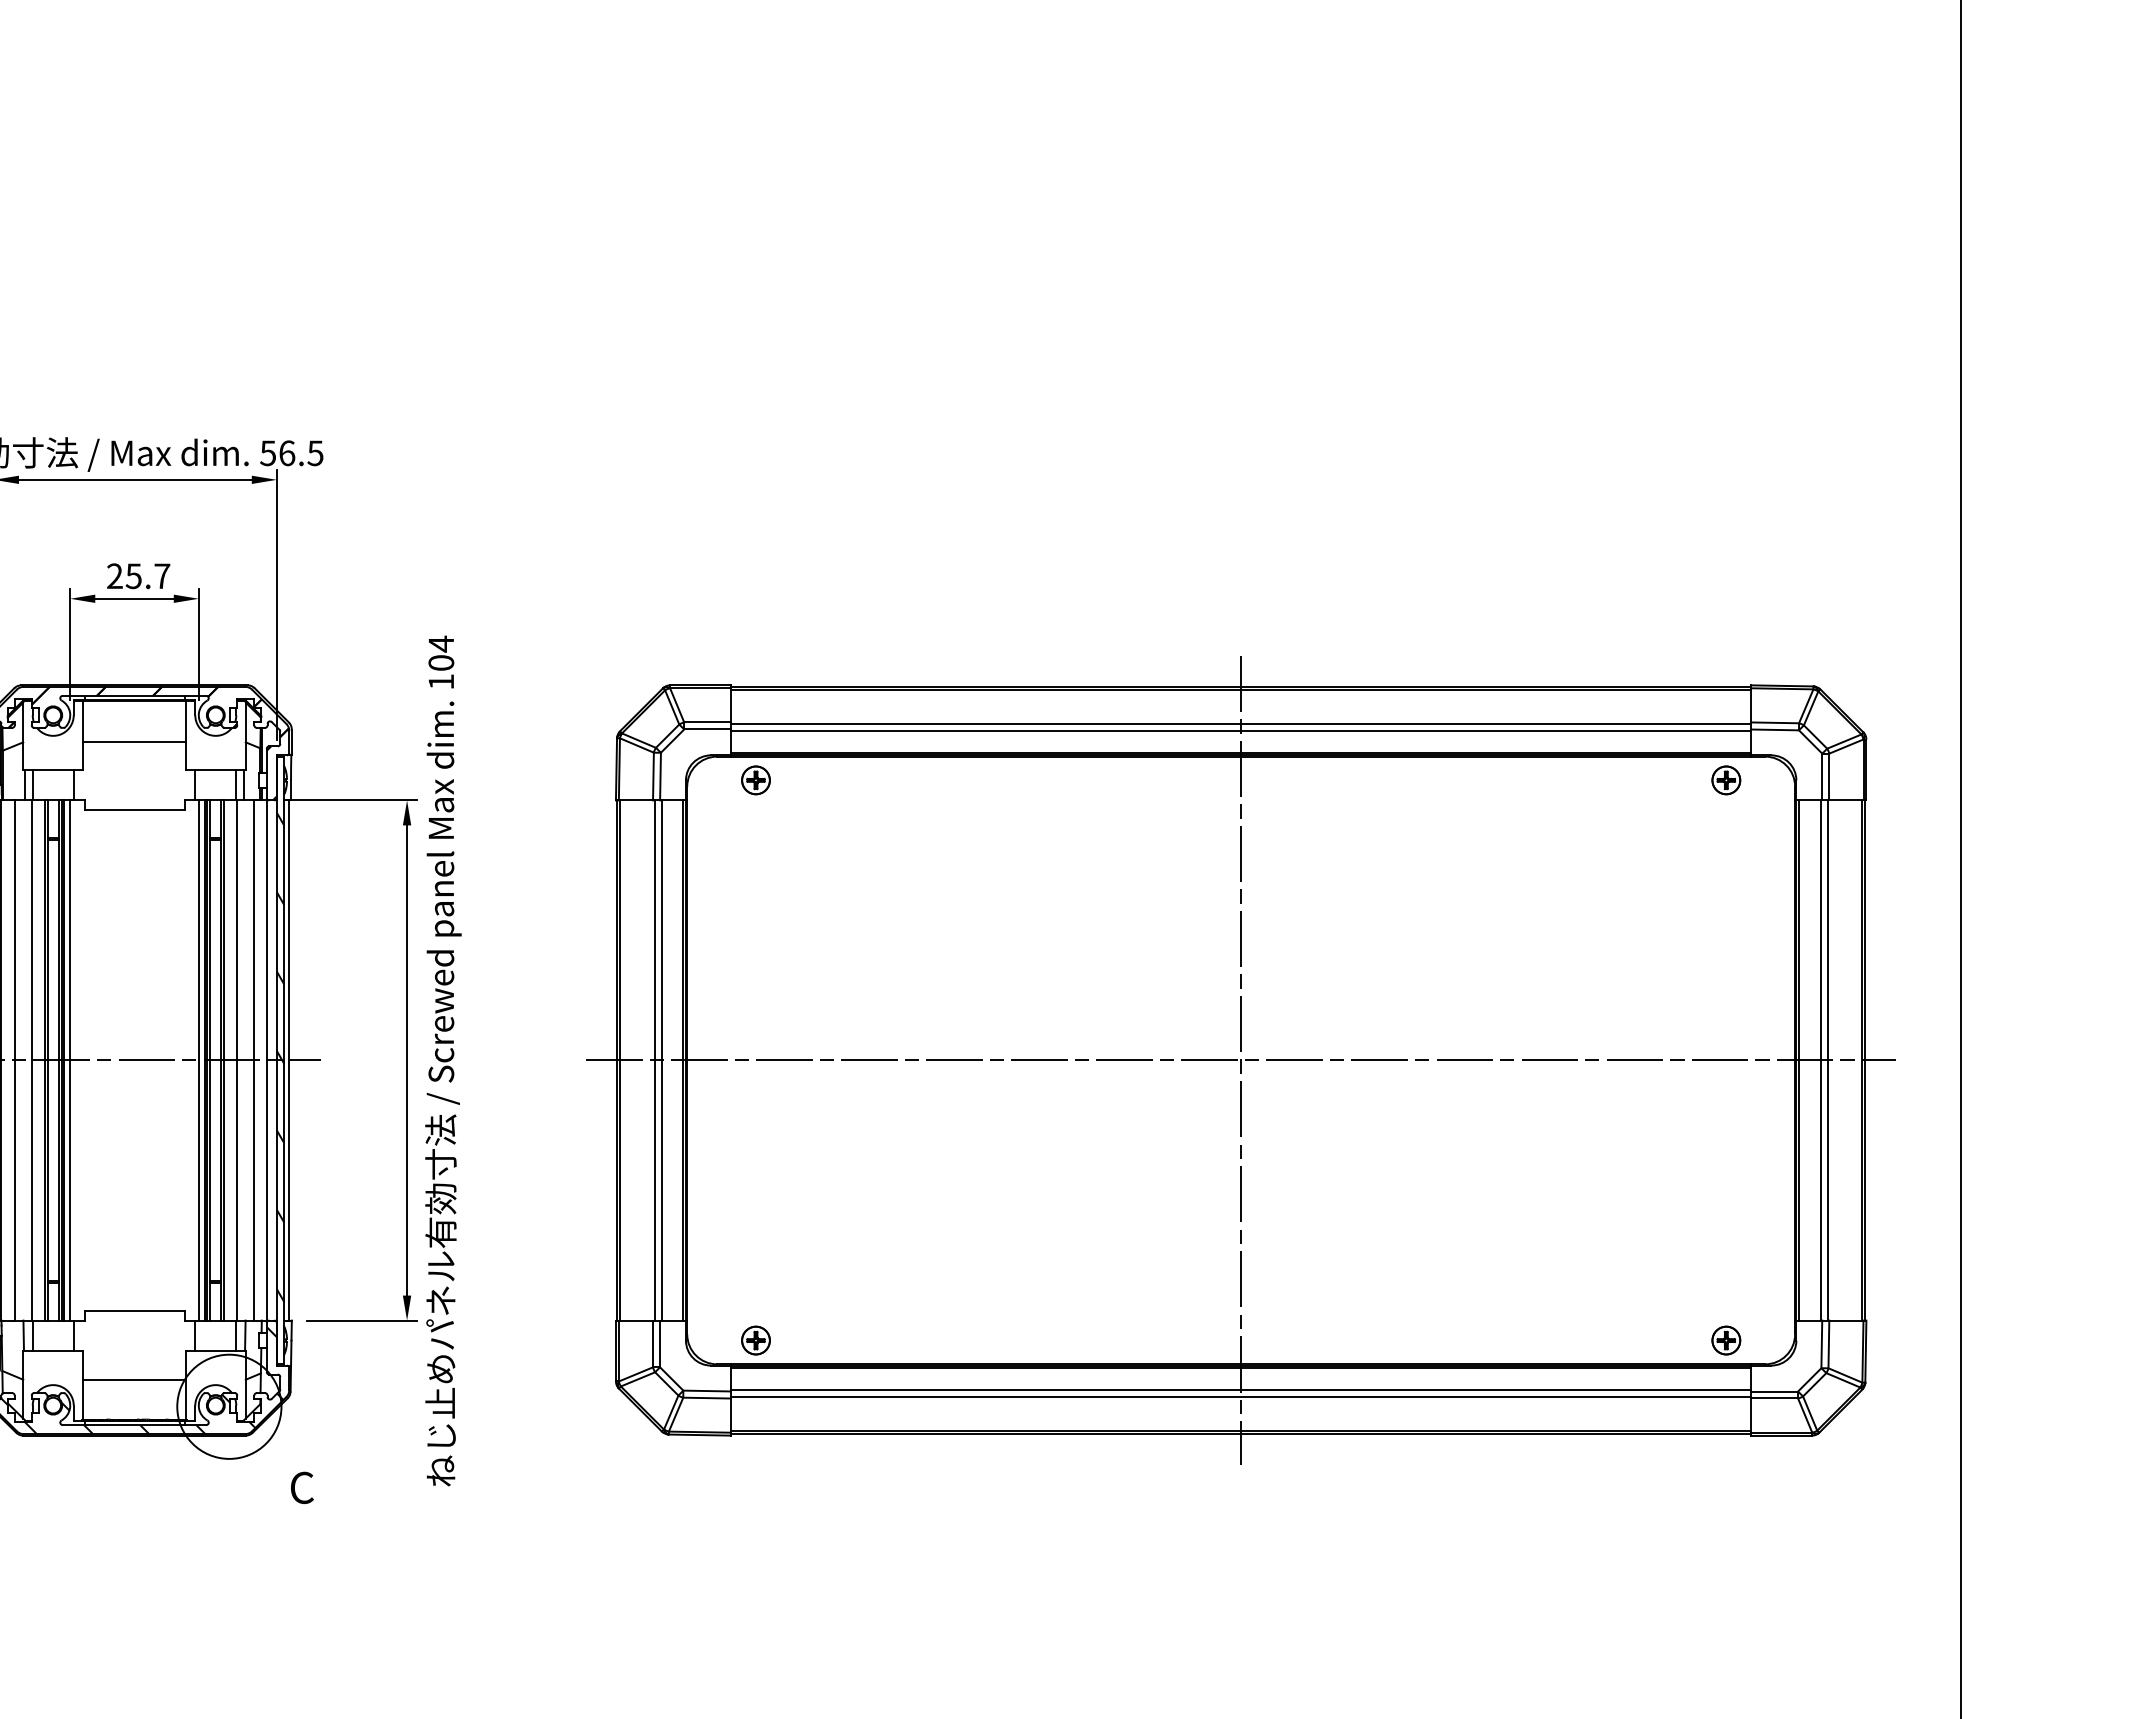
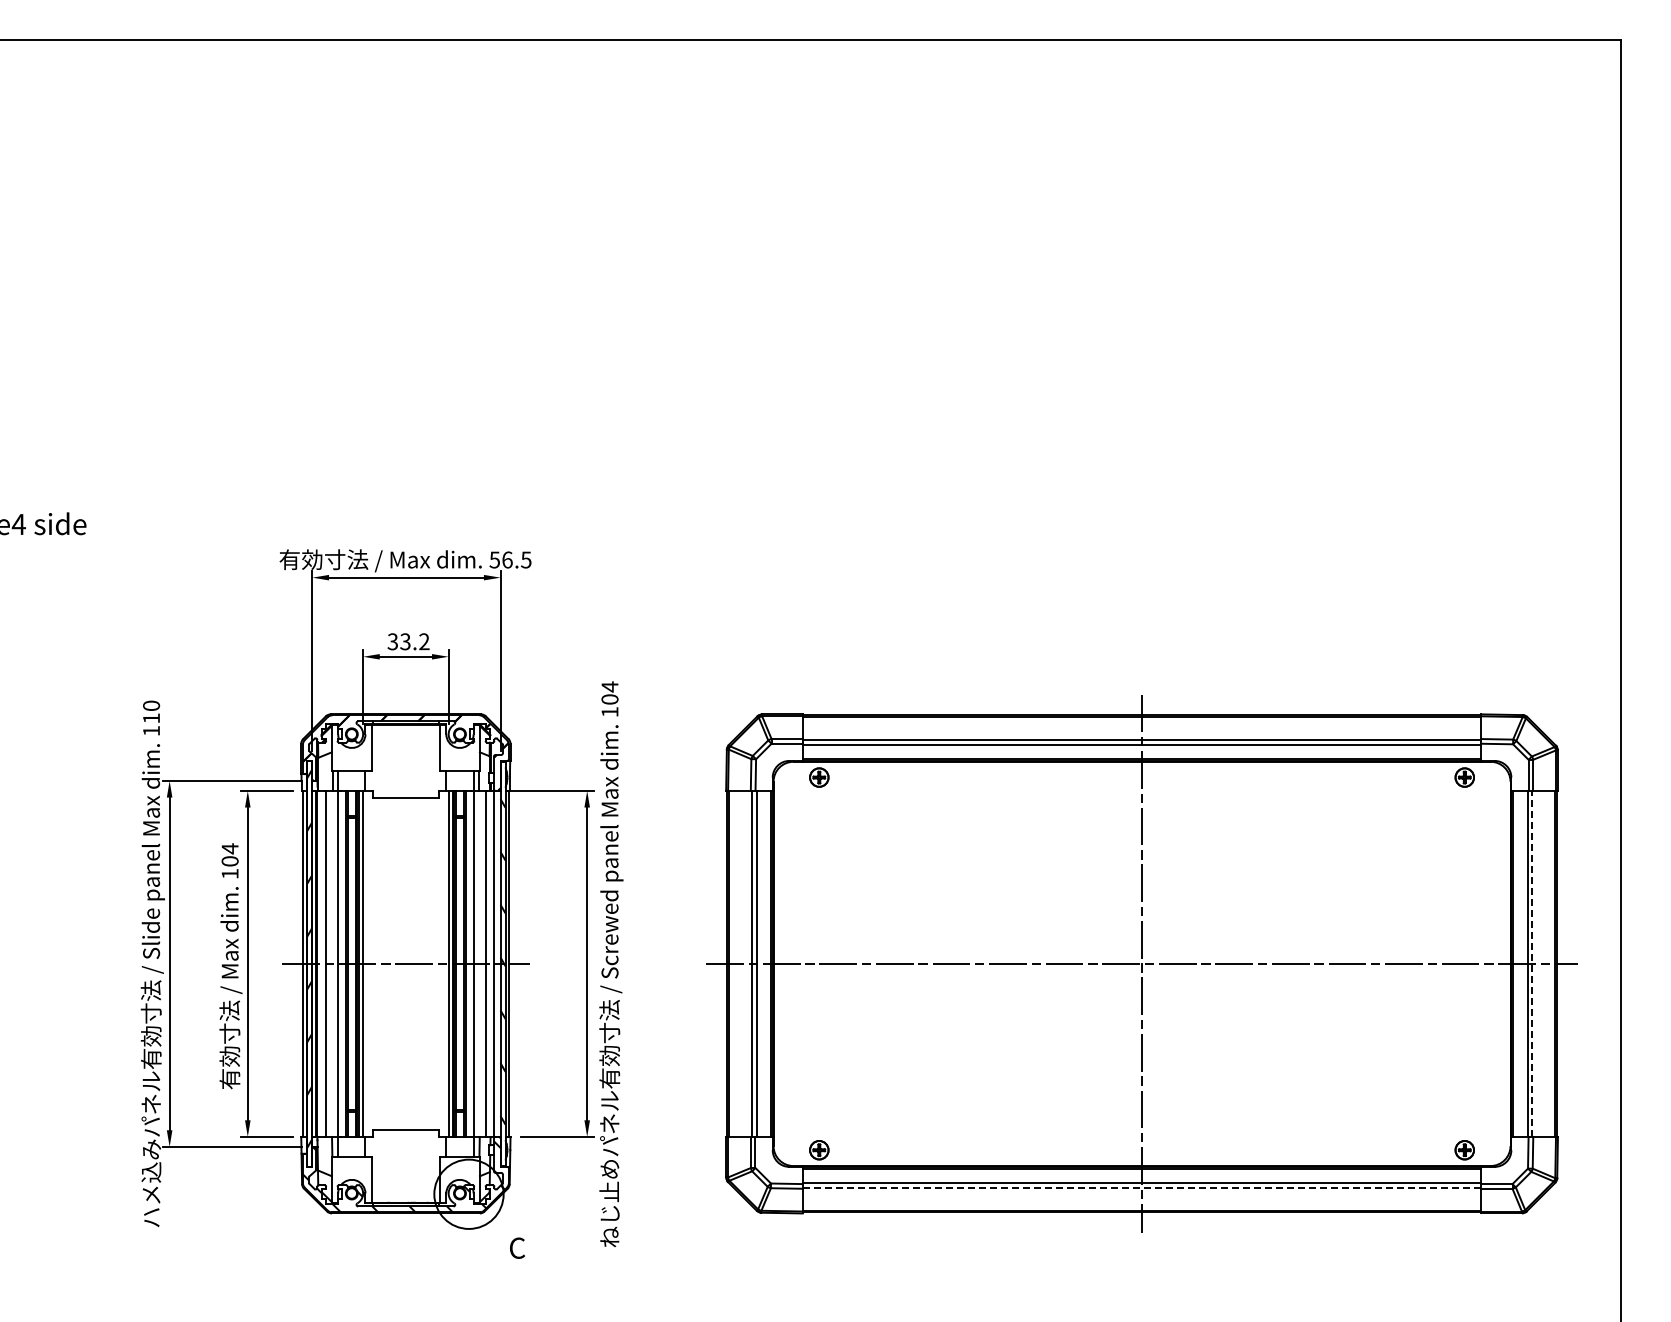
text: (138, 575) -> (408, 641), 25.7 -> 33.2
line: (133, 741) -> (405, 751), removed
line: (1828, 1059) -> (1532, 963), solid -> dashed
line: (133, 1380) -> (405, 1176), removed
line: (1241, 1396) -> (1142, 1187), solid -> dashed

